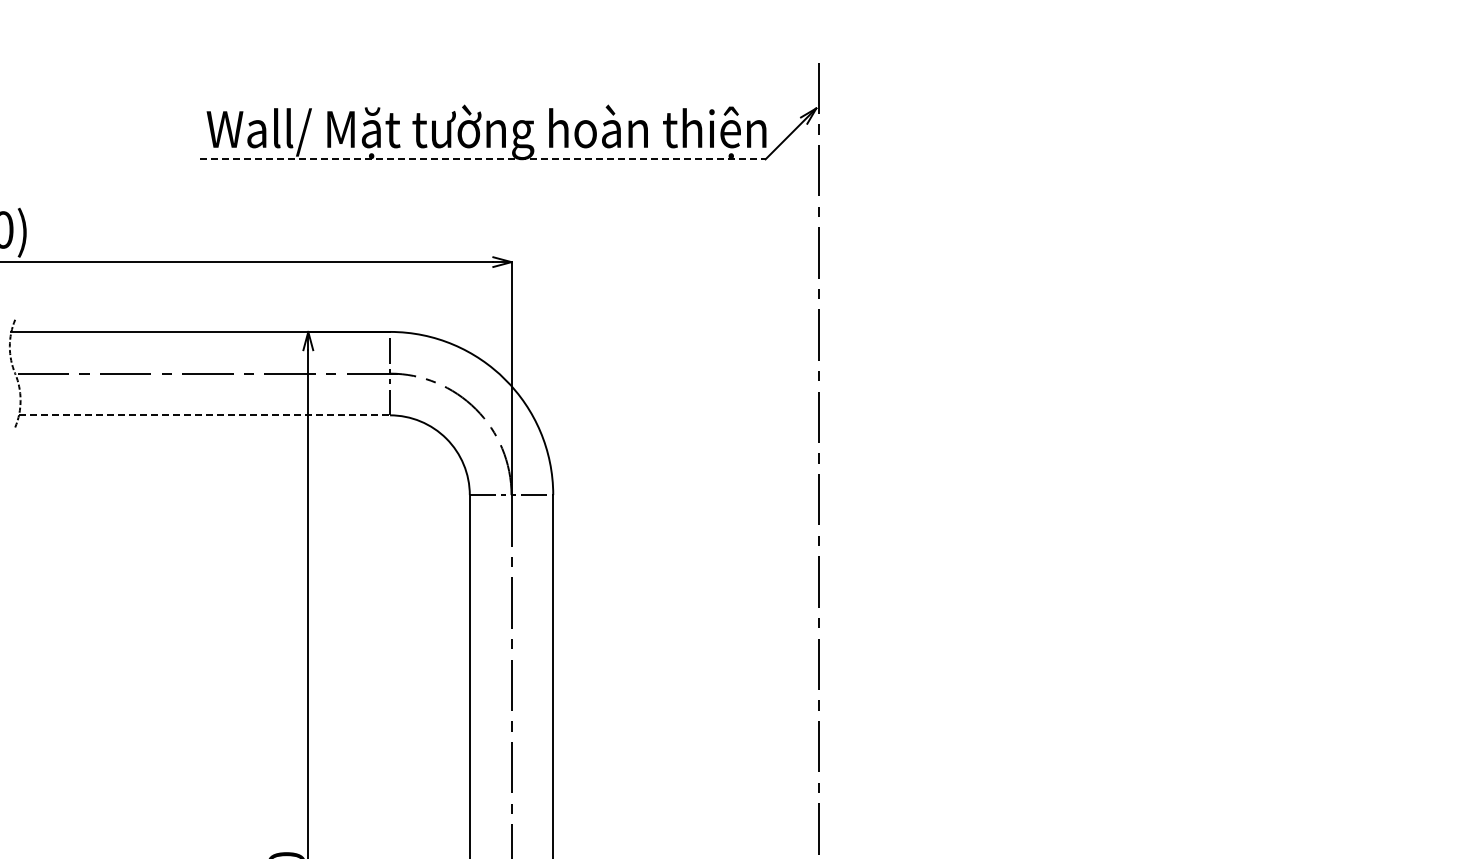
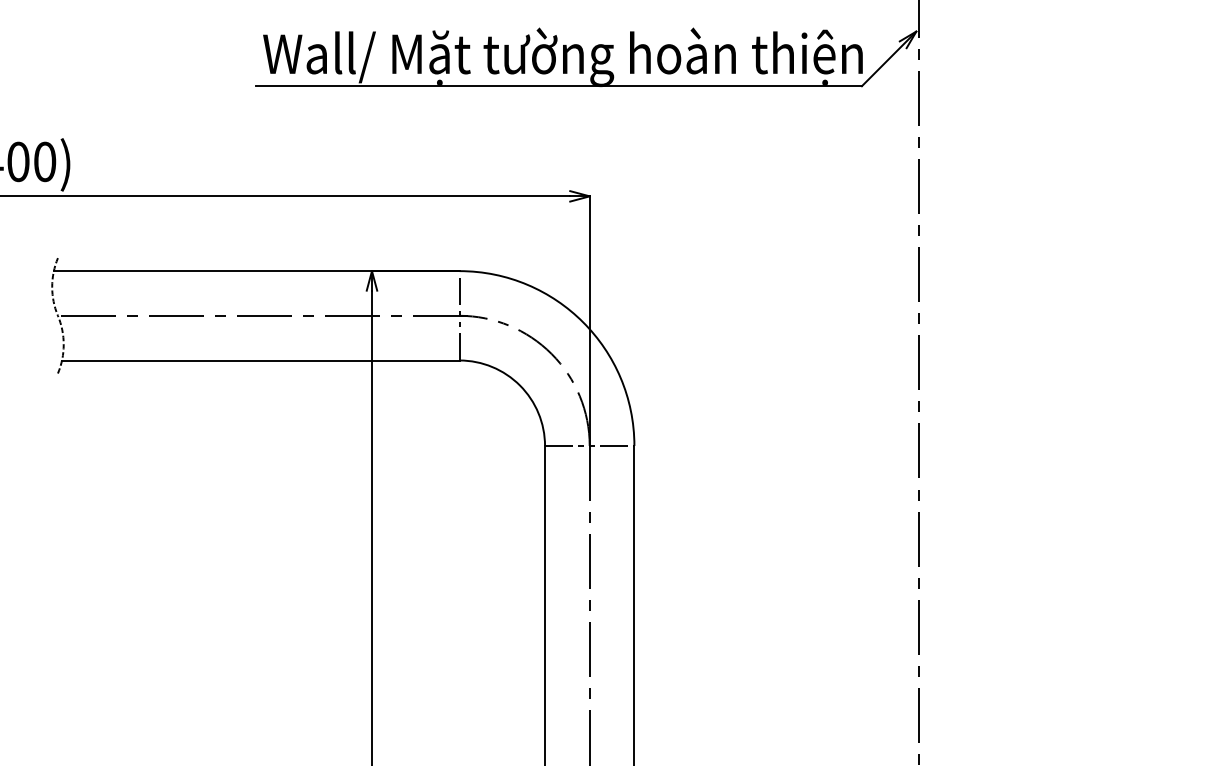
line: (482, 159) -> (558, 86), dashed -> solid
line: (204, 415) -> (260, 360), dashed -> solid

